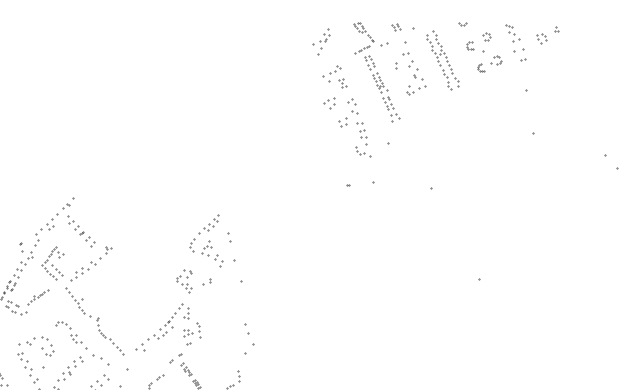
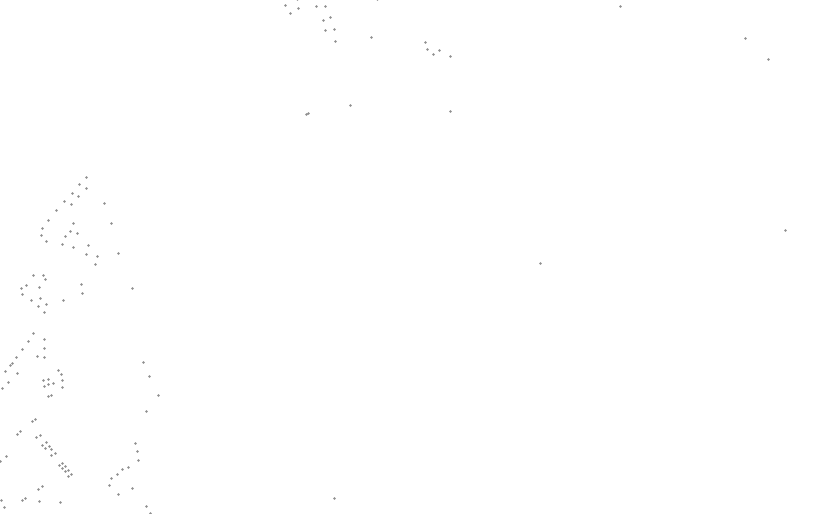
part: (363, 151) -> (438, 48), moved
part: (229, 237) -> (108, 214), size x1.6
part: (206, 281) -> (72, 292), size x1.6
part: (192, 333) -> (53, 382), size x0.7

